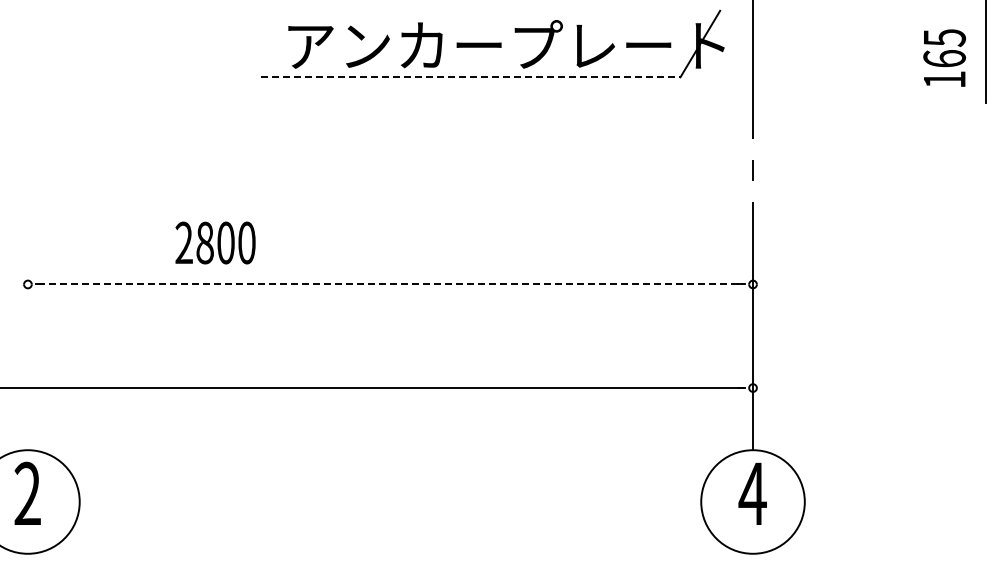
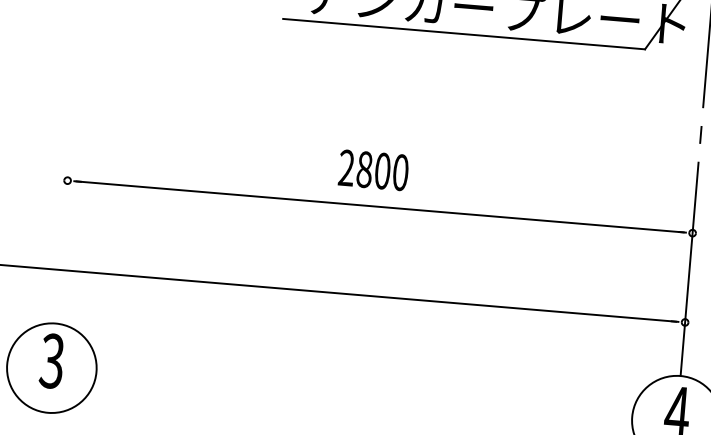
line: (470, 77) -> (464, 34), dashed -> solid
text: (215, 242) -> (373, 169), moved
line: (390, 284) -> (380, 206), dashed -> solid
text: (27, 494) -> (52, 361), 2 -> 3

